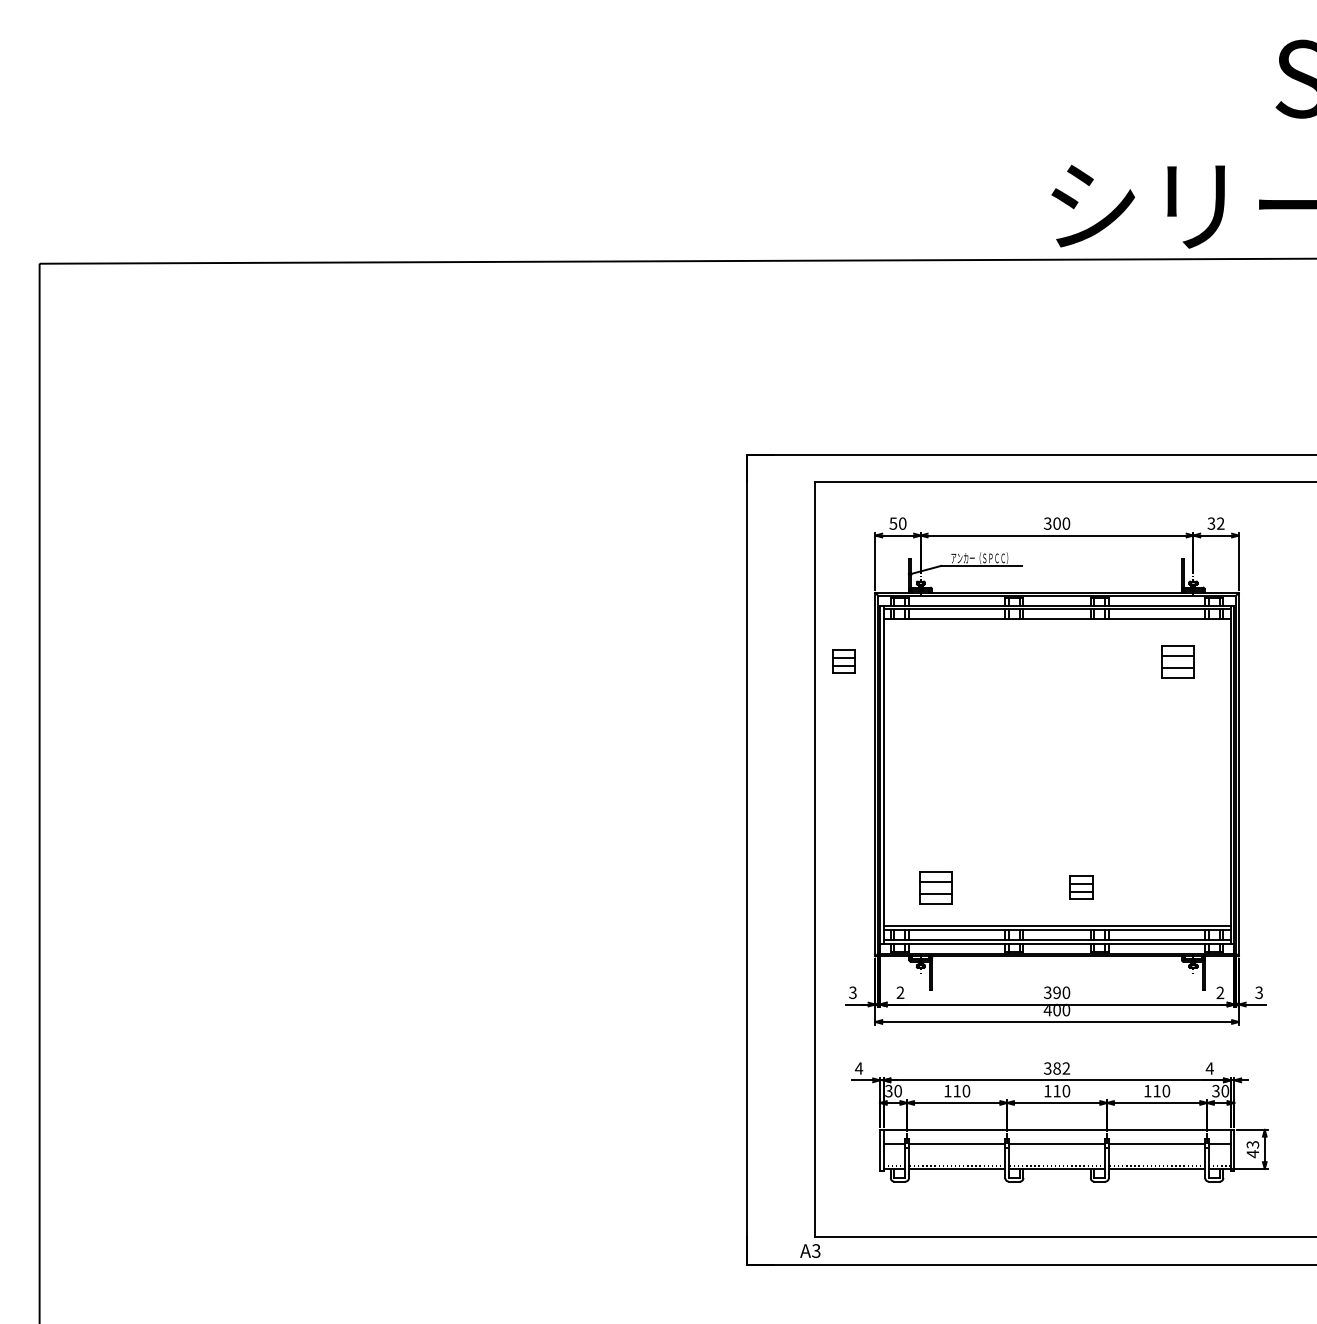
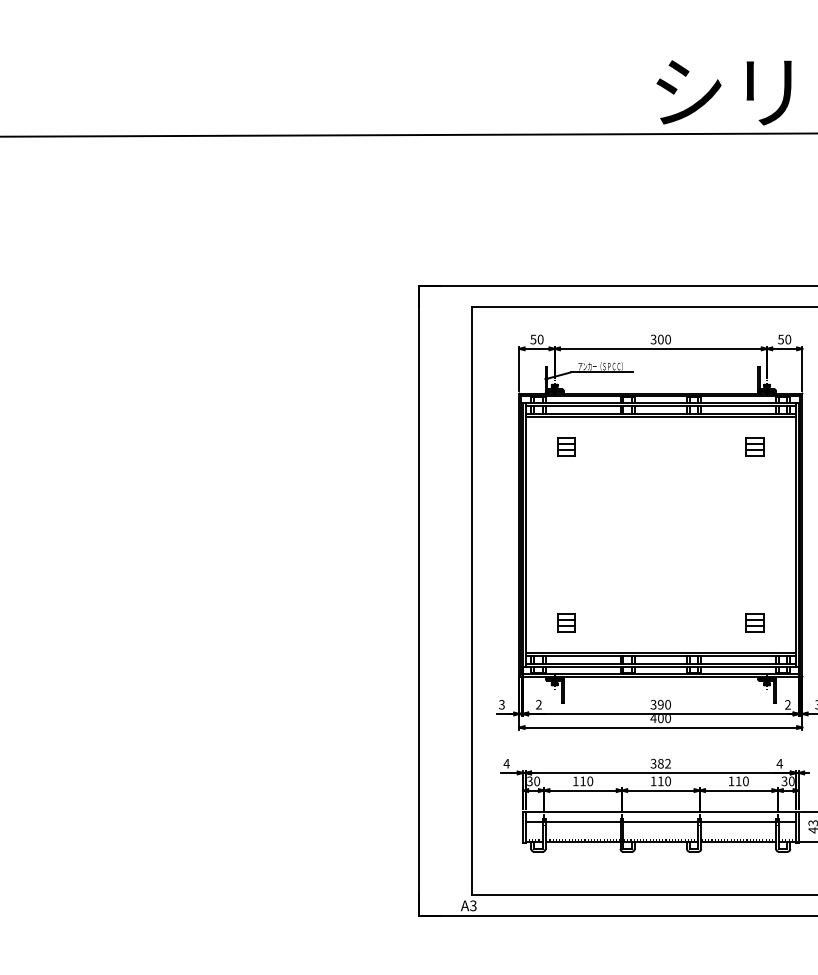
text: (1216, 523) -> (784, 339), 32 -> 50
line: (1056, 622) -> (660, 416), added
part: (843, 661) -> (566, 446), moved
part: (1178, 661) -> (755, 446), size x0.71
part: (935, 887) -> (566, 622), size x0.71
part: (1081, 887) -> (755, 622), moved

